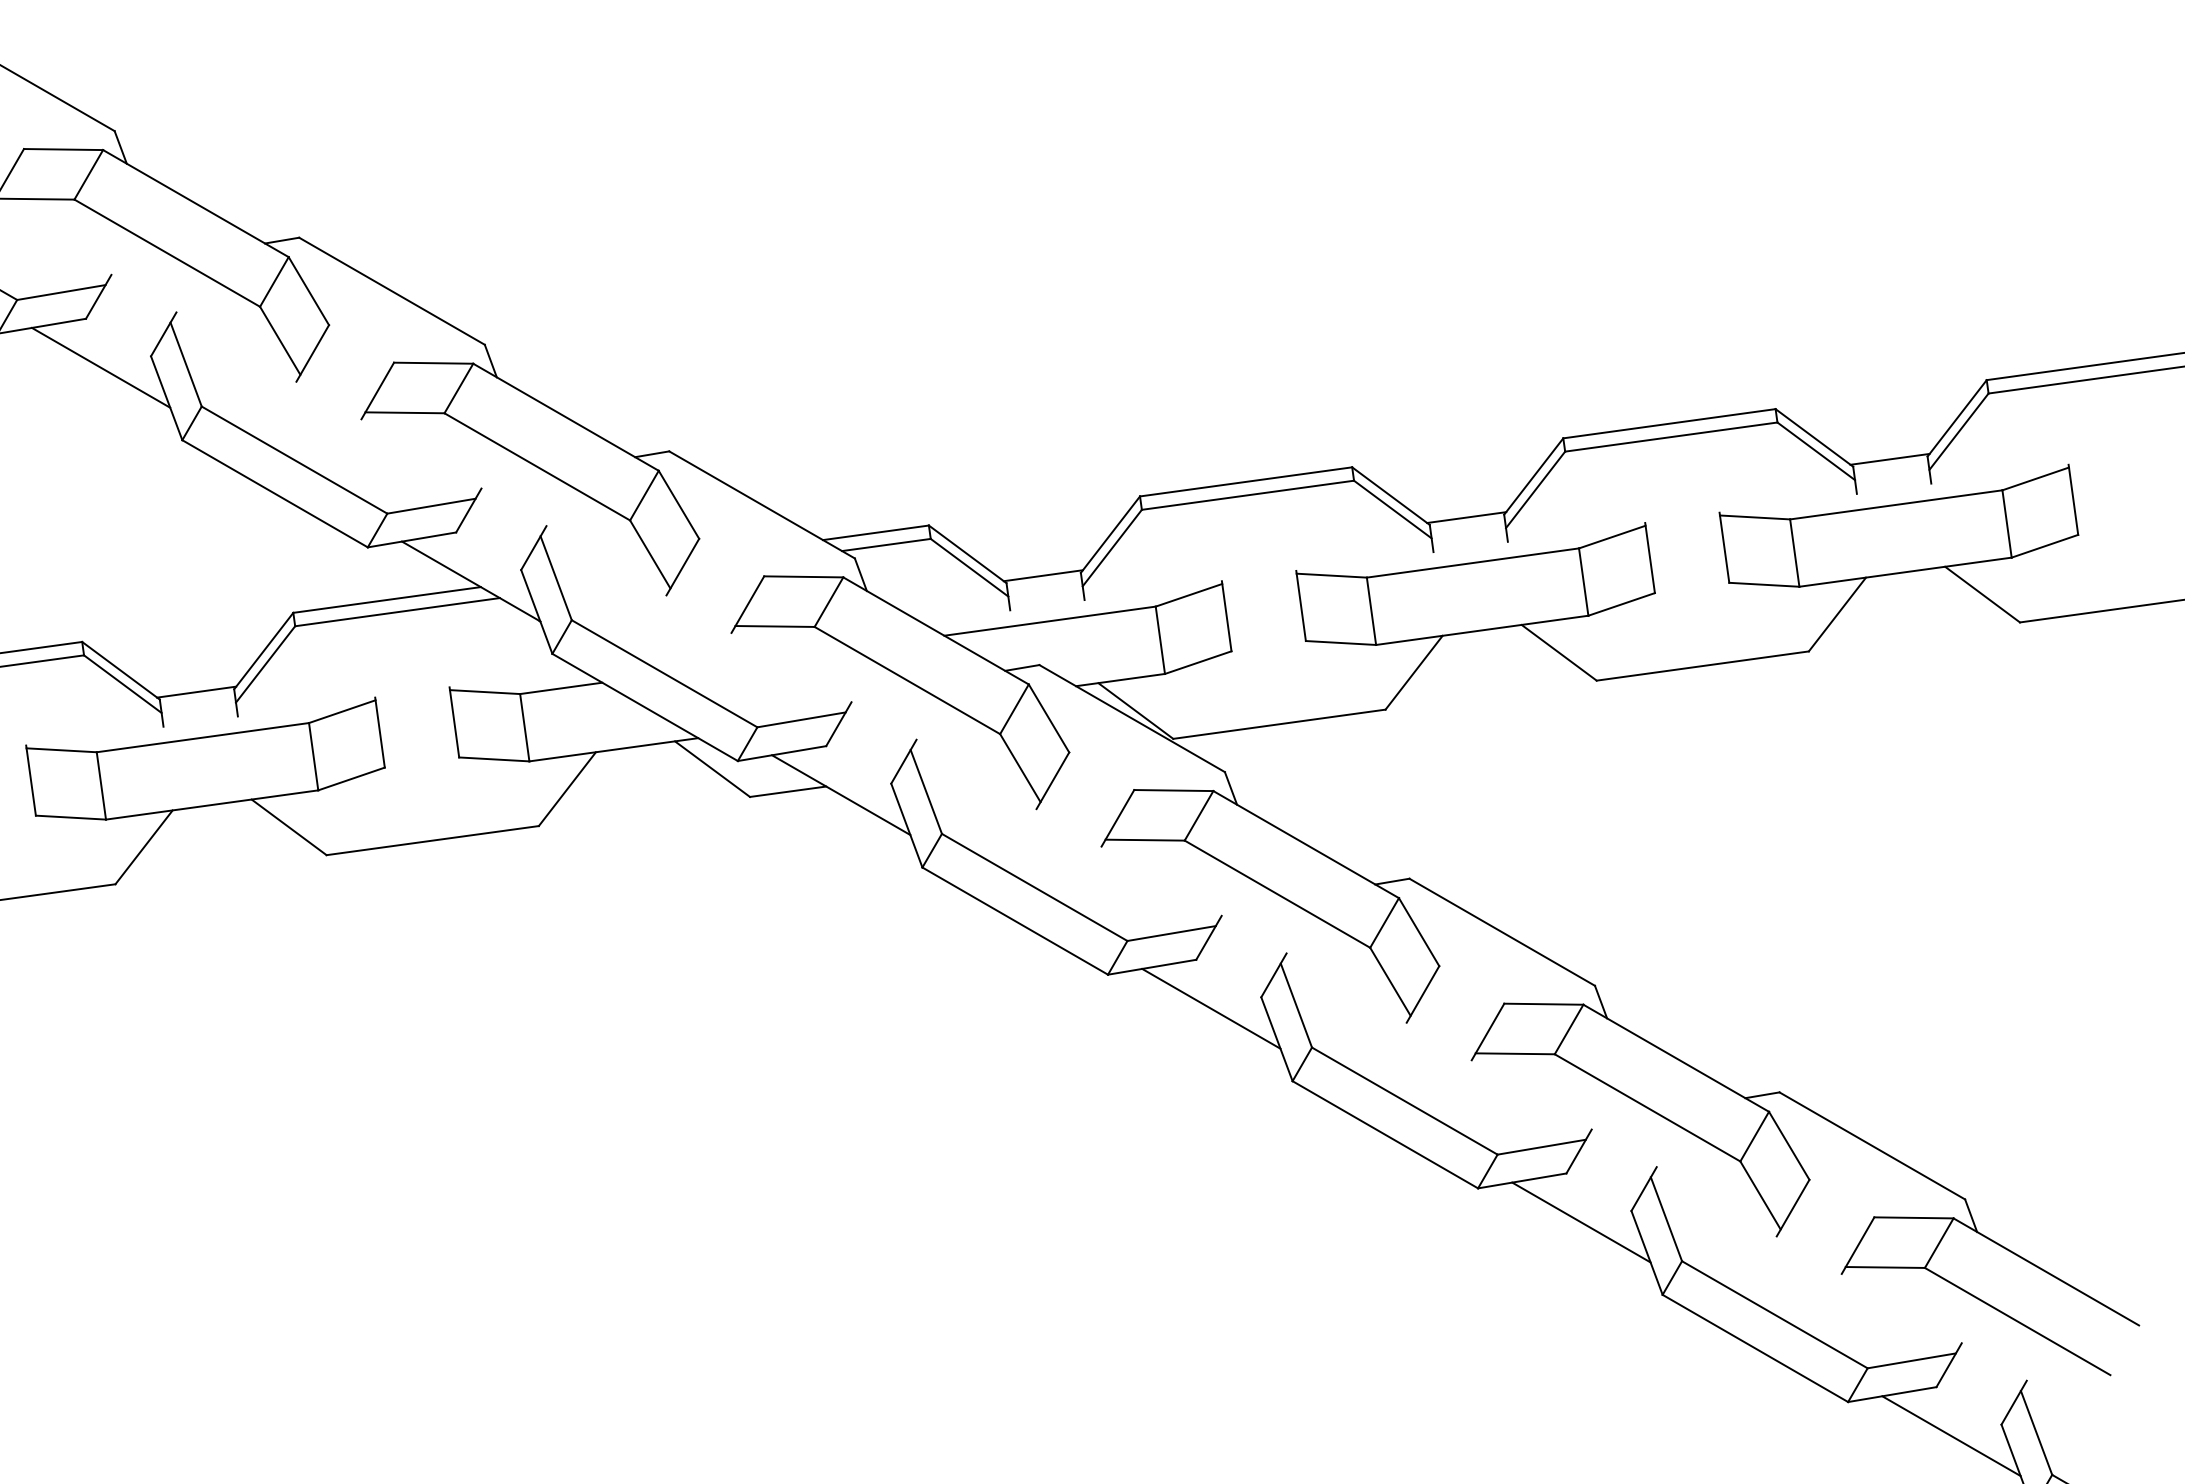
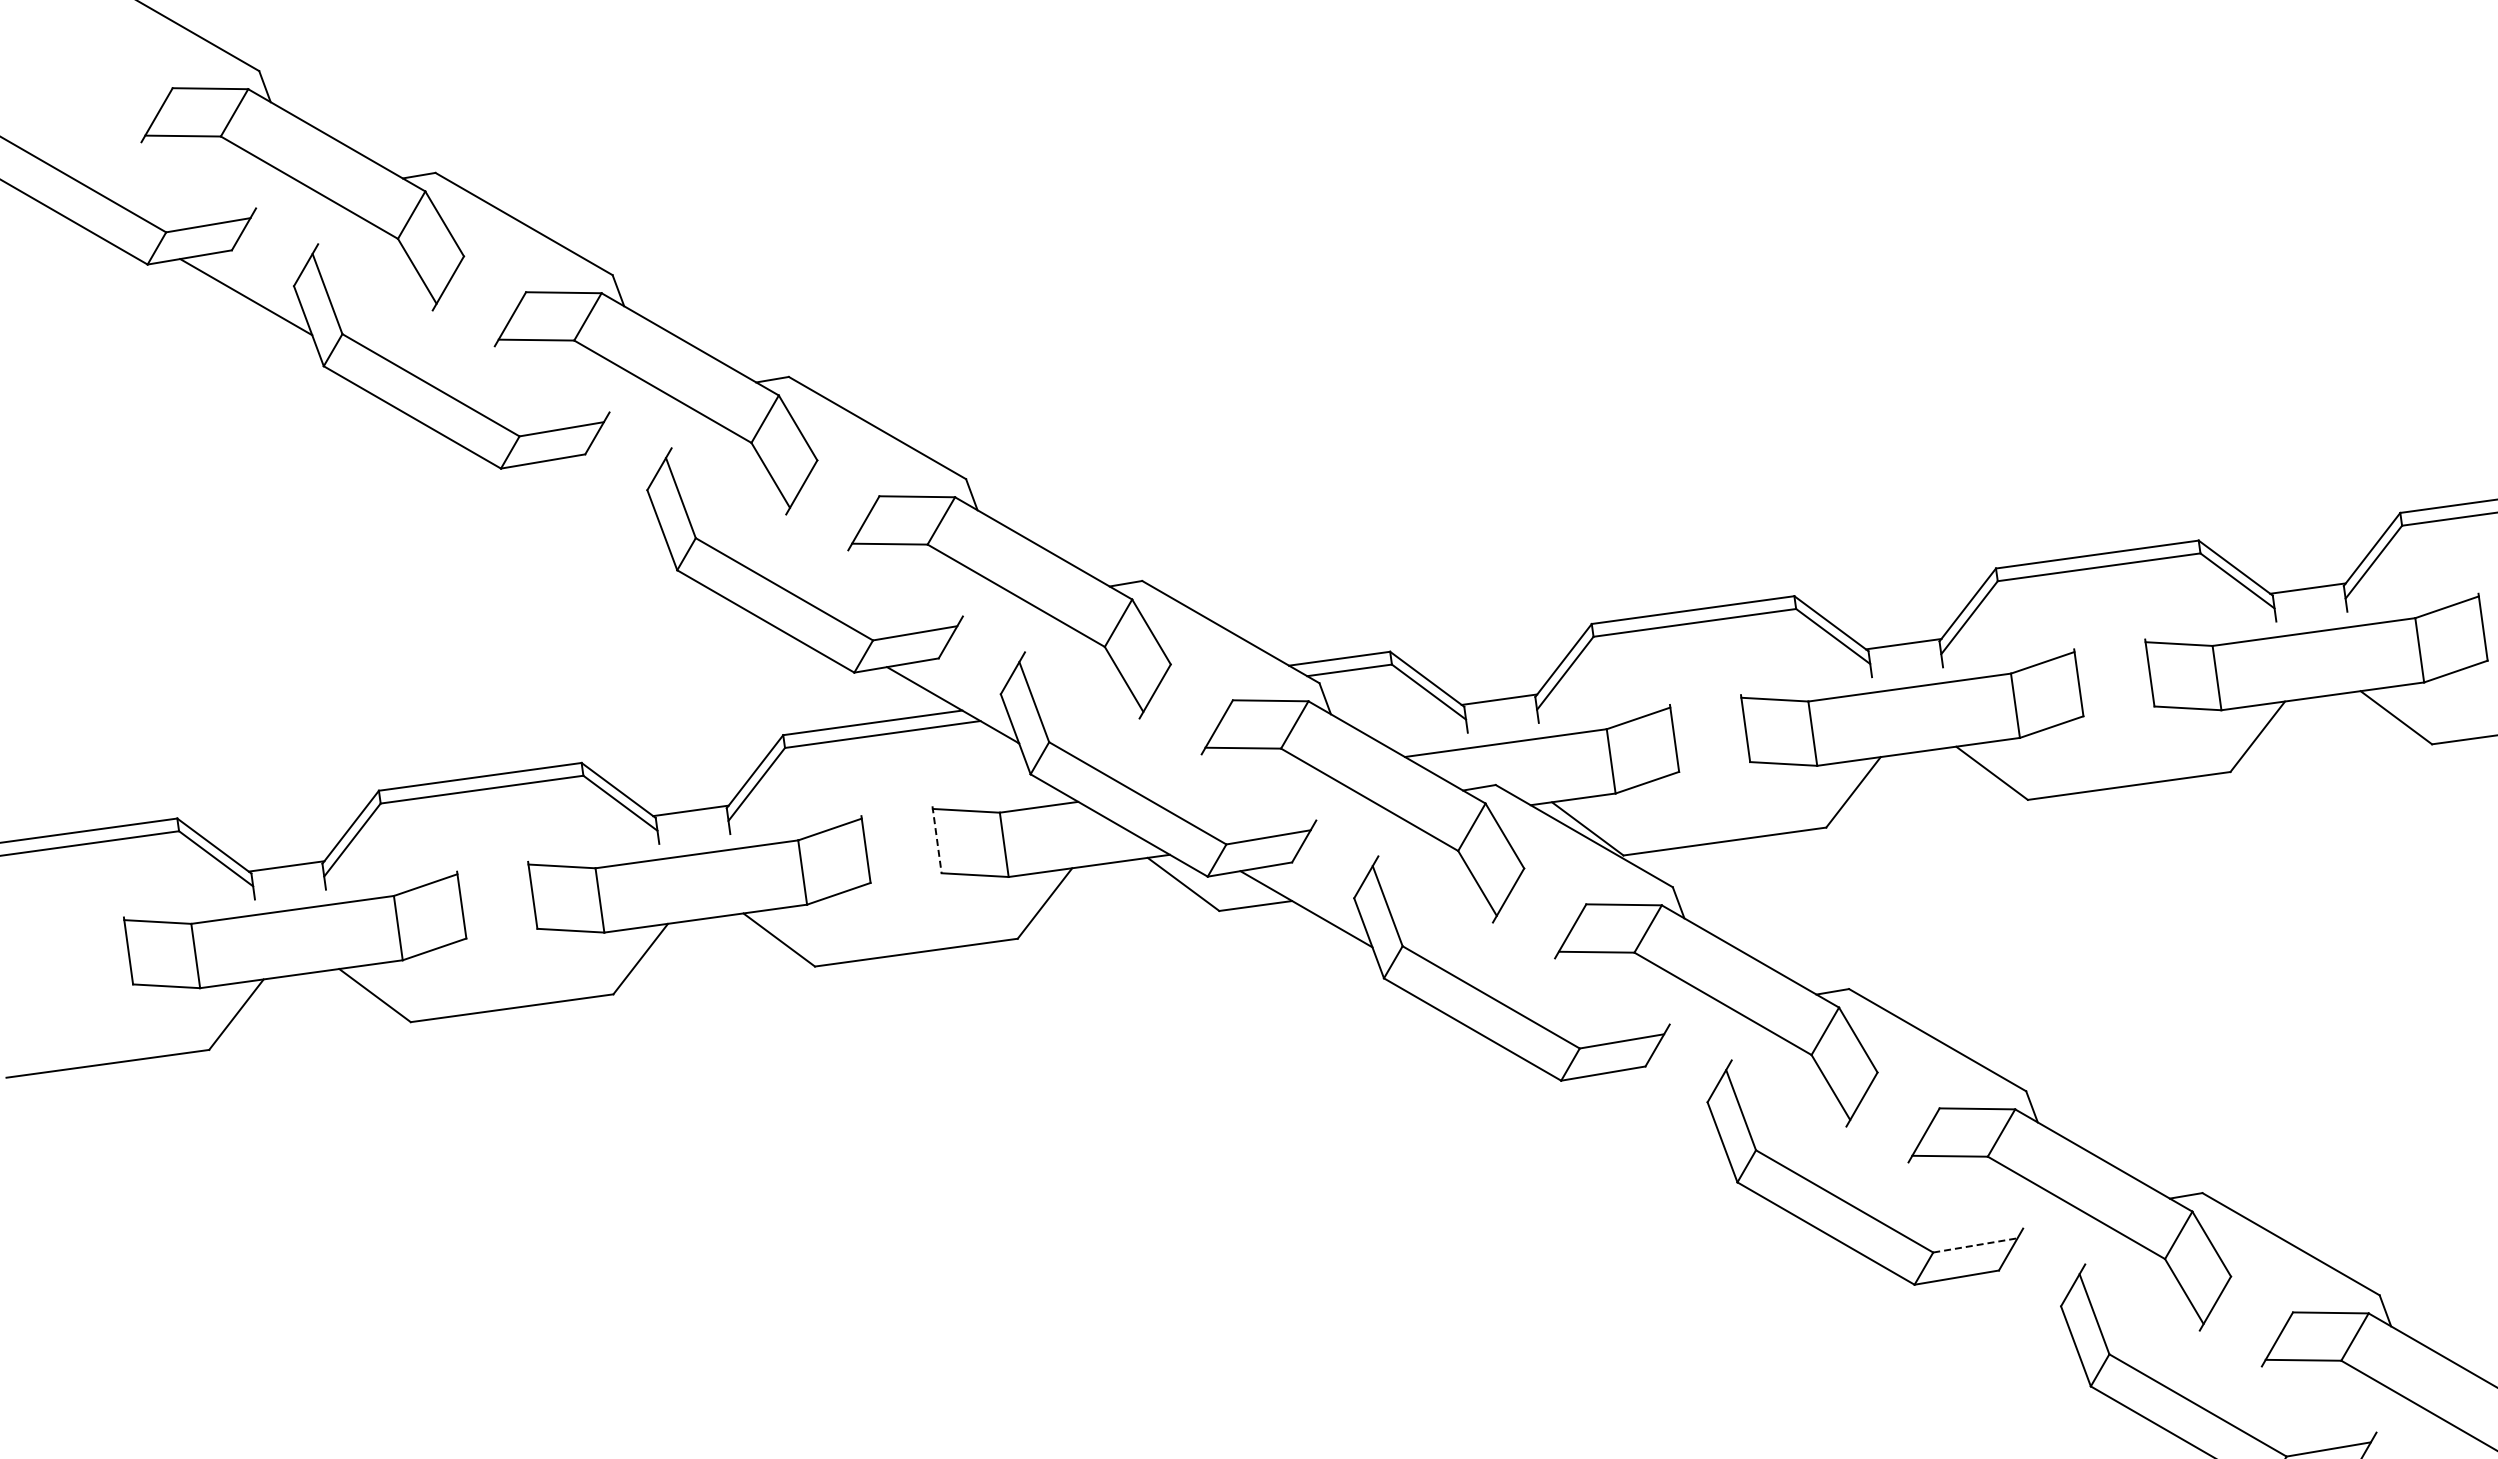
line: (100, 368) -> (599, 501), removed
line: (454, 722) -> (937, 839), solid -> dashed
line: (1210, 1009) -> (1659, 1113), removed
line: (1541, 1147) -> (1975, 1245), solid -> dashed
line: (1581, 1222) -> (2013, 1317), removed

